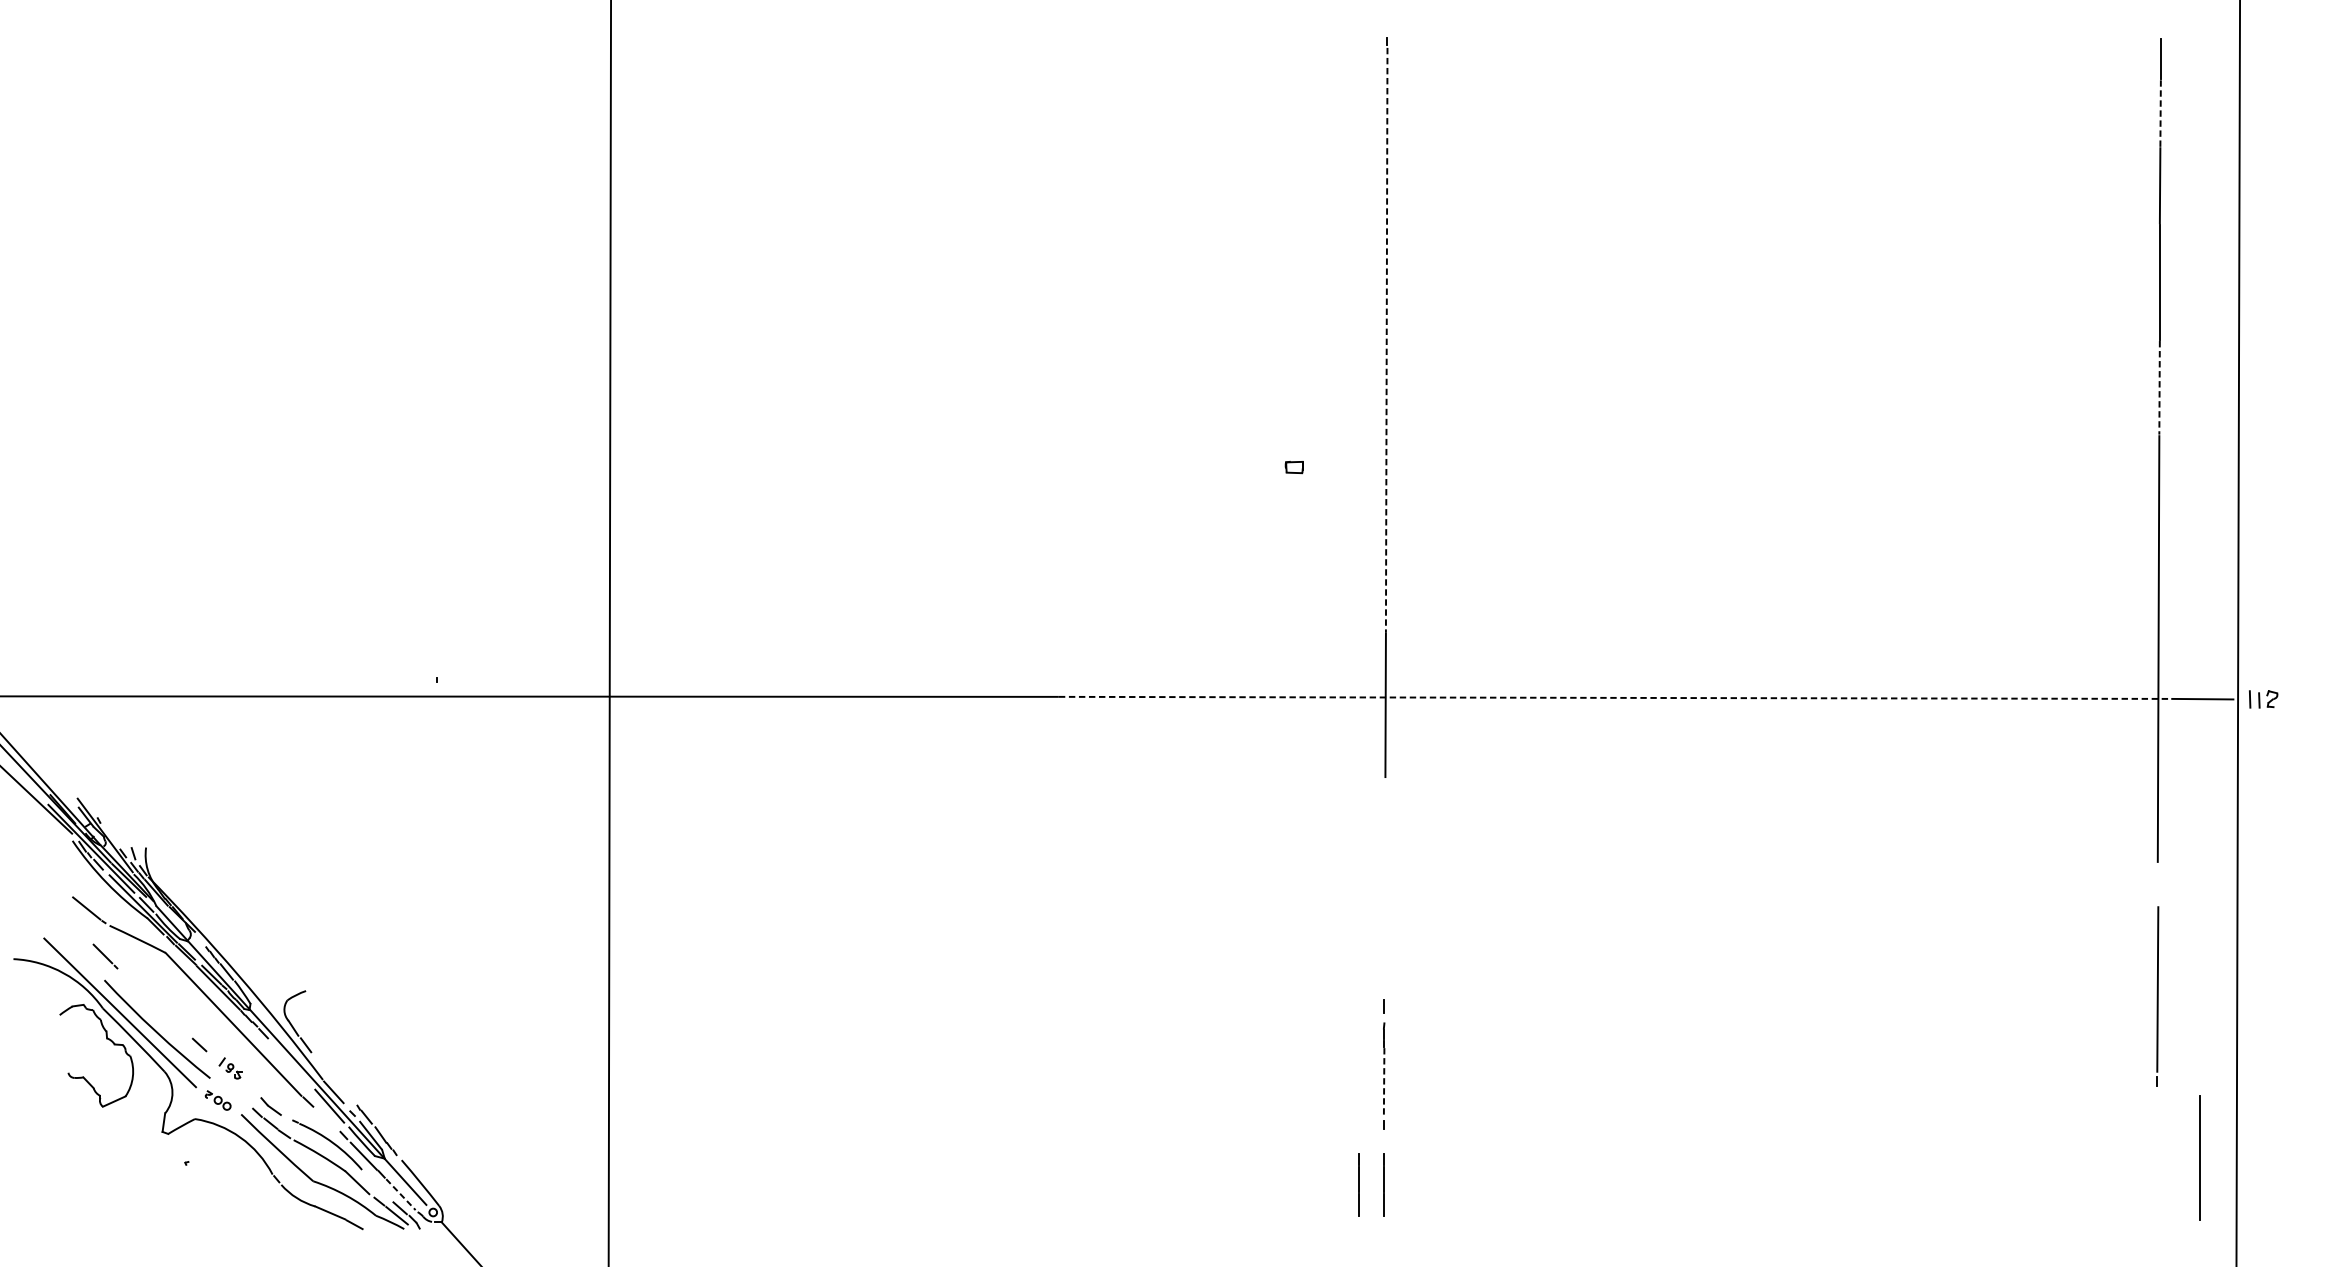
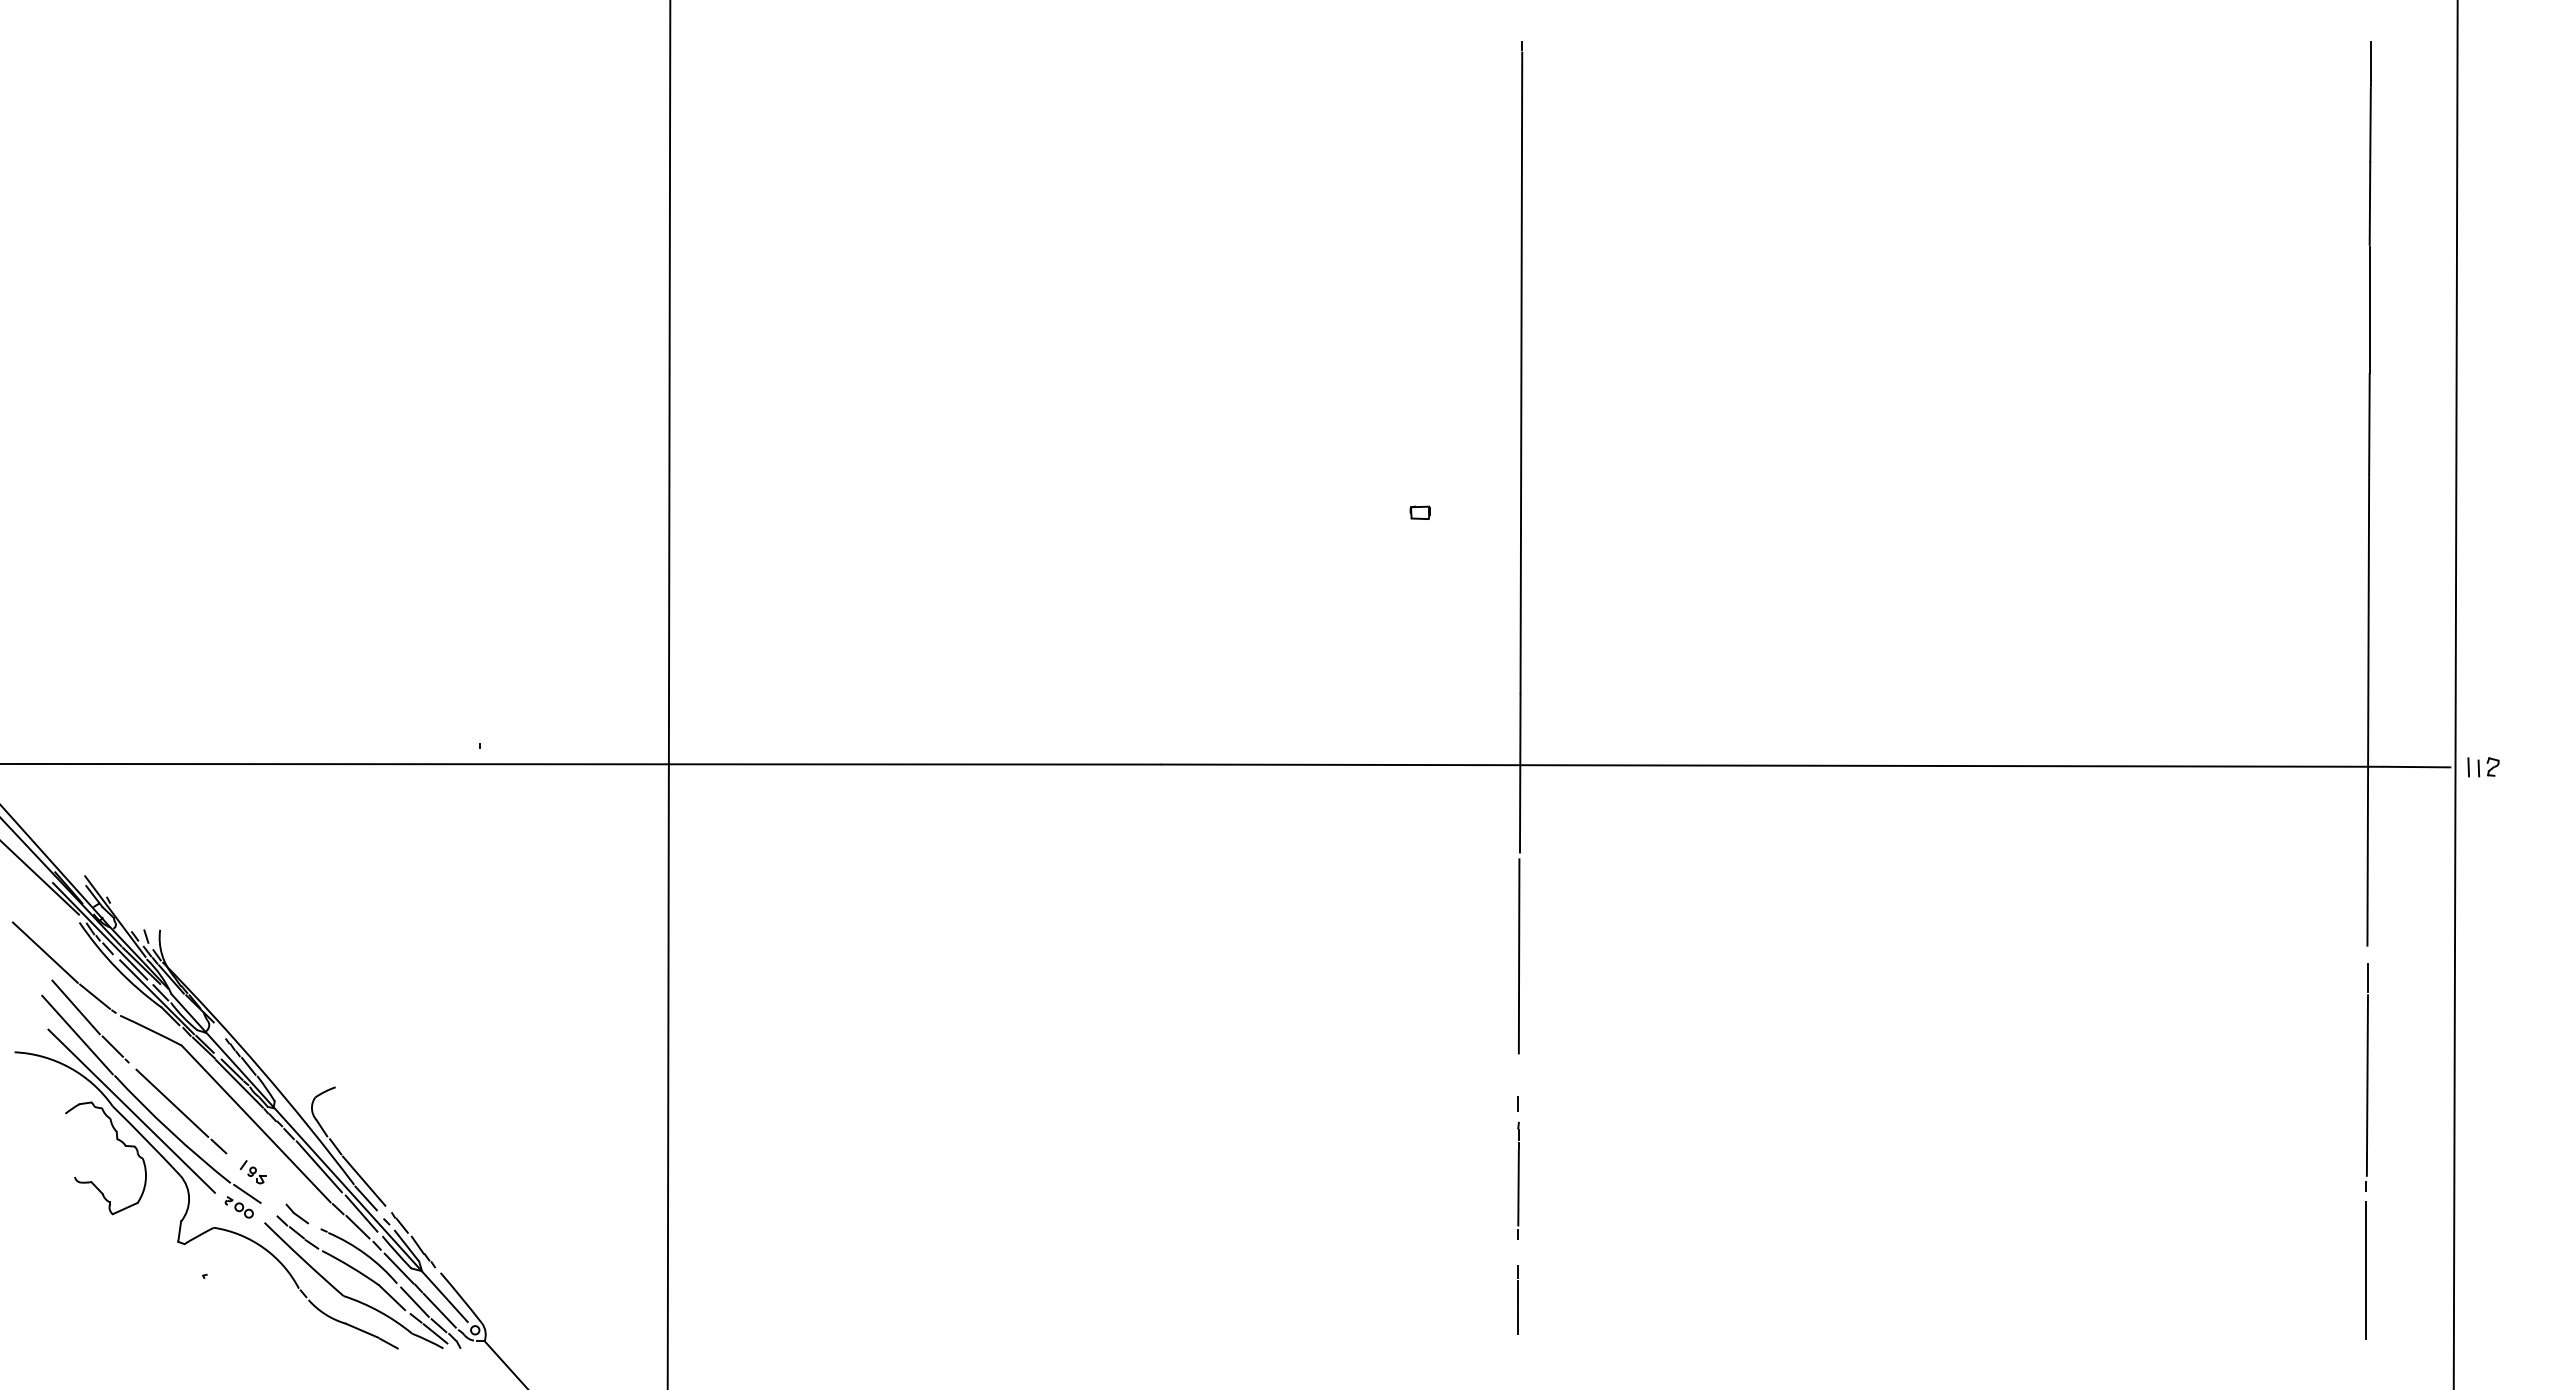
line: (2160, 113) -> (2370, 124), dashed -> solid
line: (1386, 340) -> (1521, 373), dashed -> solid
line: (2159, 387) -> (2369, 425), dashed -> solid
line: (1615, 697) -> (1772, 765), dashed -> solid
line: (40, 868) -> (44, 952), added
line: (1384, 871) -> (1518, 956), added
line: (2158, 891) -> (2368, 978), added
line: (68, 918) -> (75, 1007), added
line: (70, 942) -> (77, 1034), added
line: (157, 1004) -> (172, 1102), added
line: (290, 1063) -> (318, 1166), added
line: (332, 1075) -> (364, 1180), added
line: (1384, 1082) -> (1518, 1187), dashed -> solid
line: (225, 1087) -> (247, 1193), added
line: (325, 1117) -> (357, 1226), added
line: (2198, 1158) -> (2365, 1270), moved
line: (1358, 1184) -> (1490, 1299), removed
line: (377, 1186) -> (414, 1301), added
line: (401, 1195) -> (440, 1311), dashed -> solid

